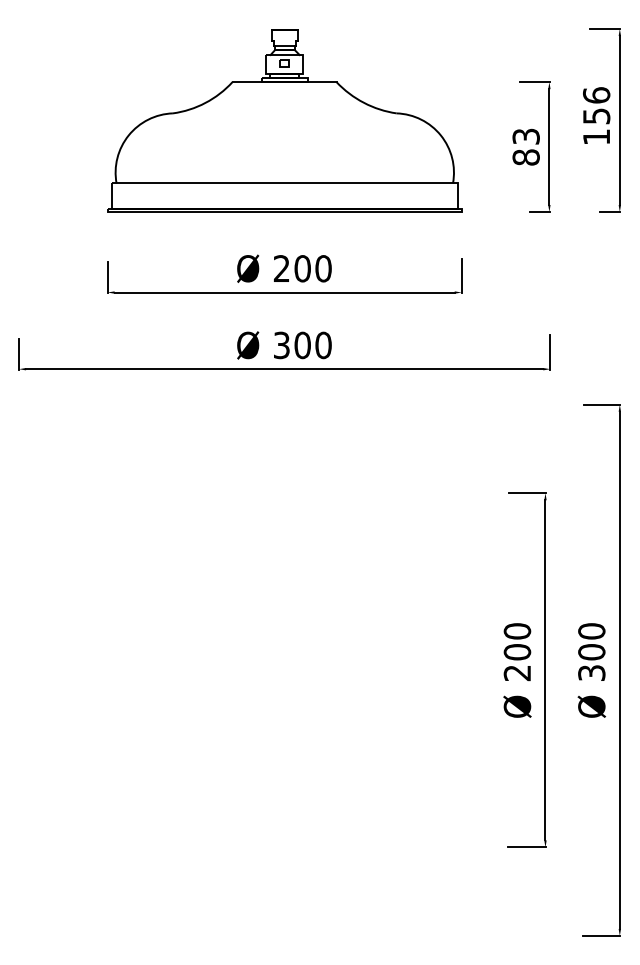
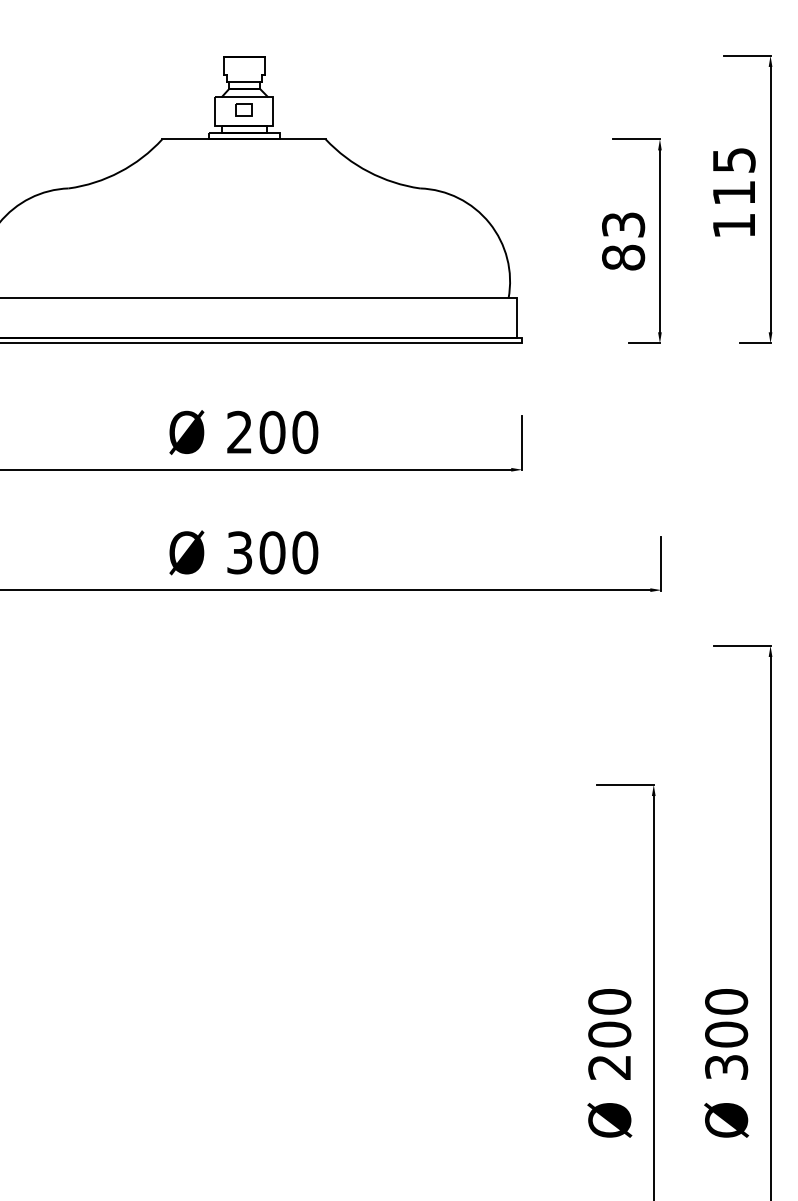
text: (596, 105) -> (733, 176), 156 -> 115

